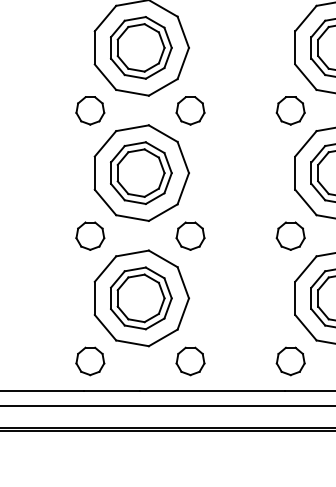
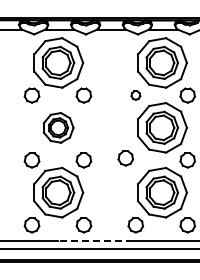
part: (290, 110) -> (135, 95), size x0.6
part: (141, 172) -> (58, 127), size x0.6
part: (290, 236) -> (125, 158), moved
line: (210, 390) -> (94, 240), solid -> dashed

